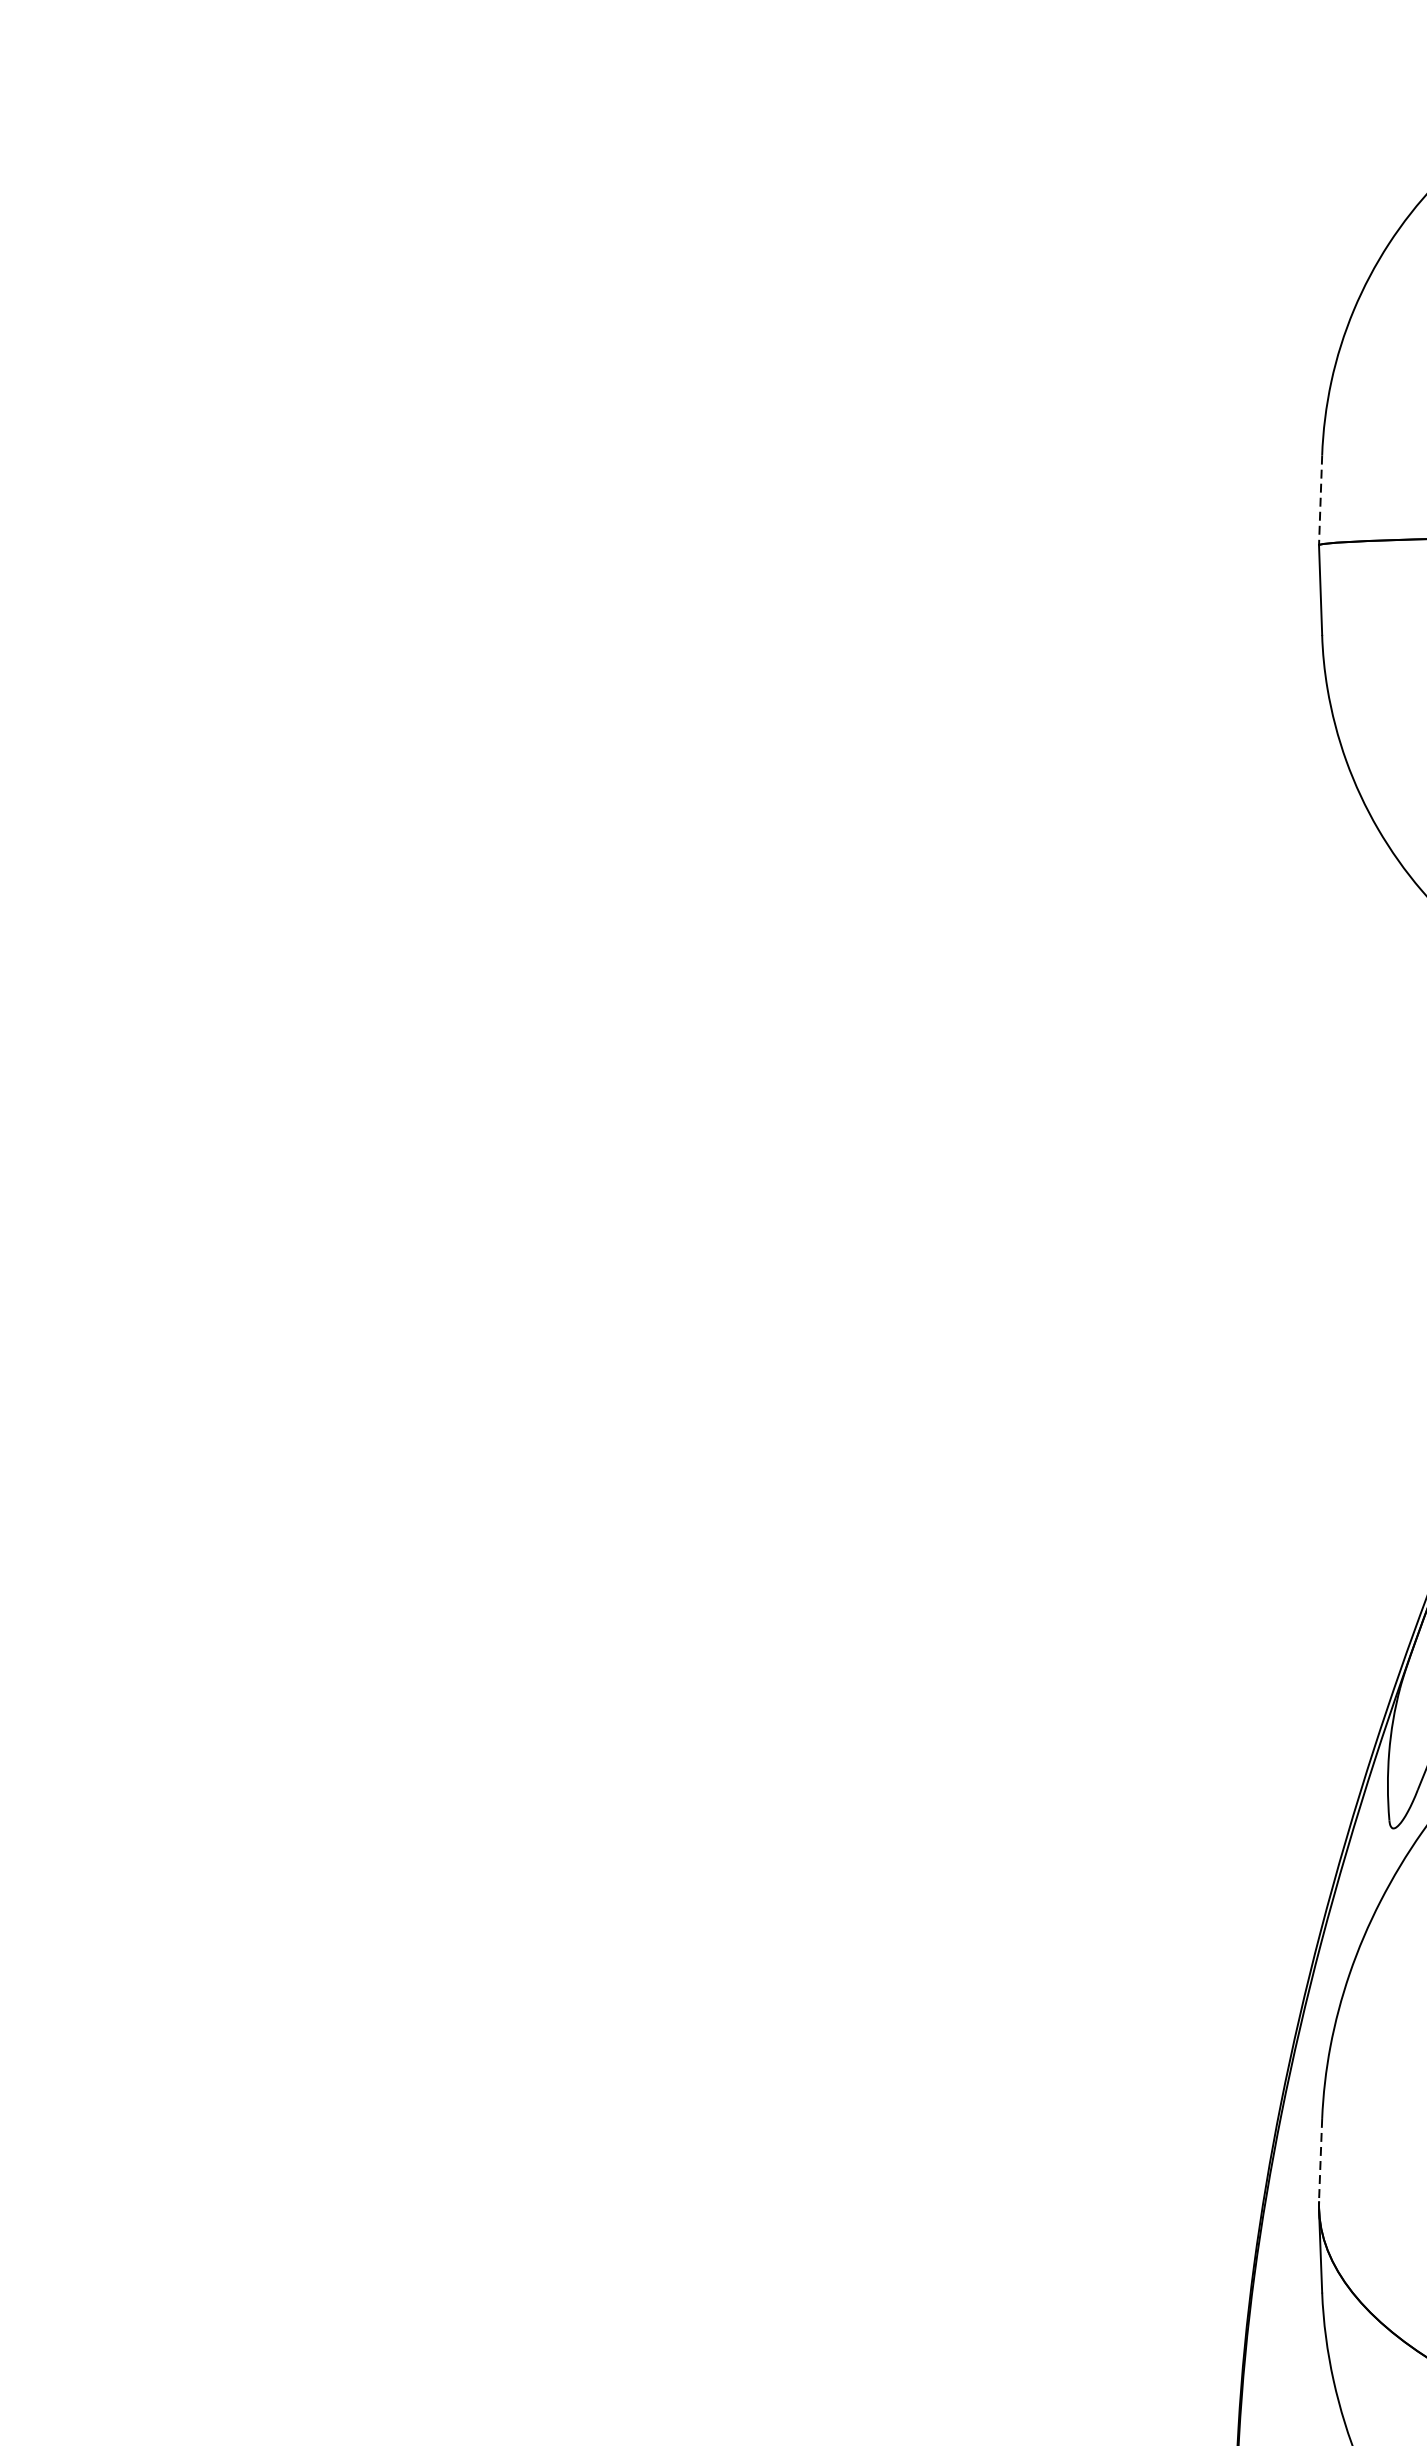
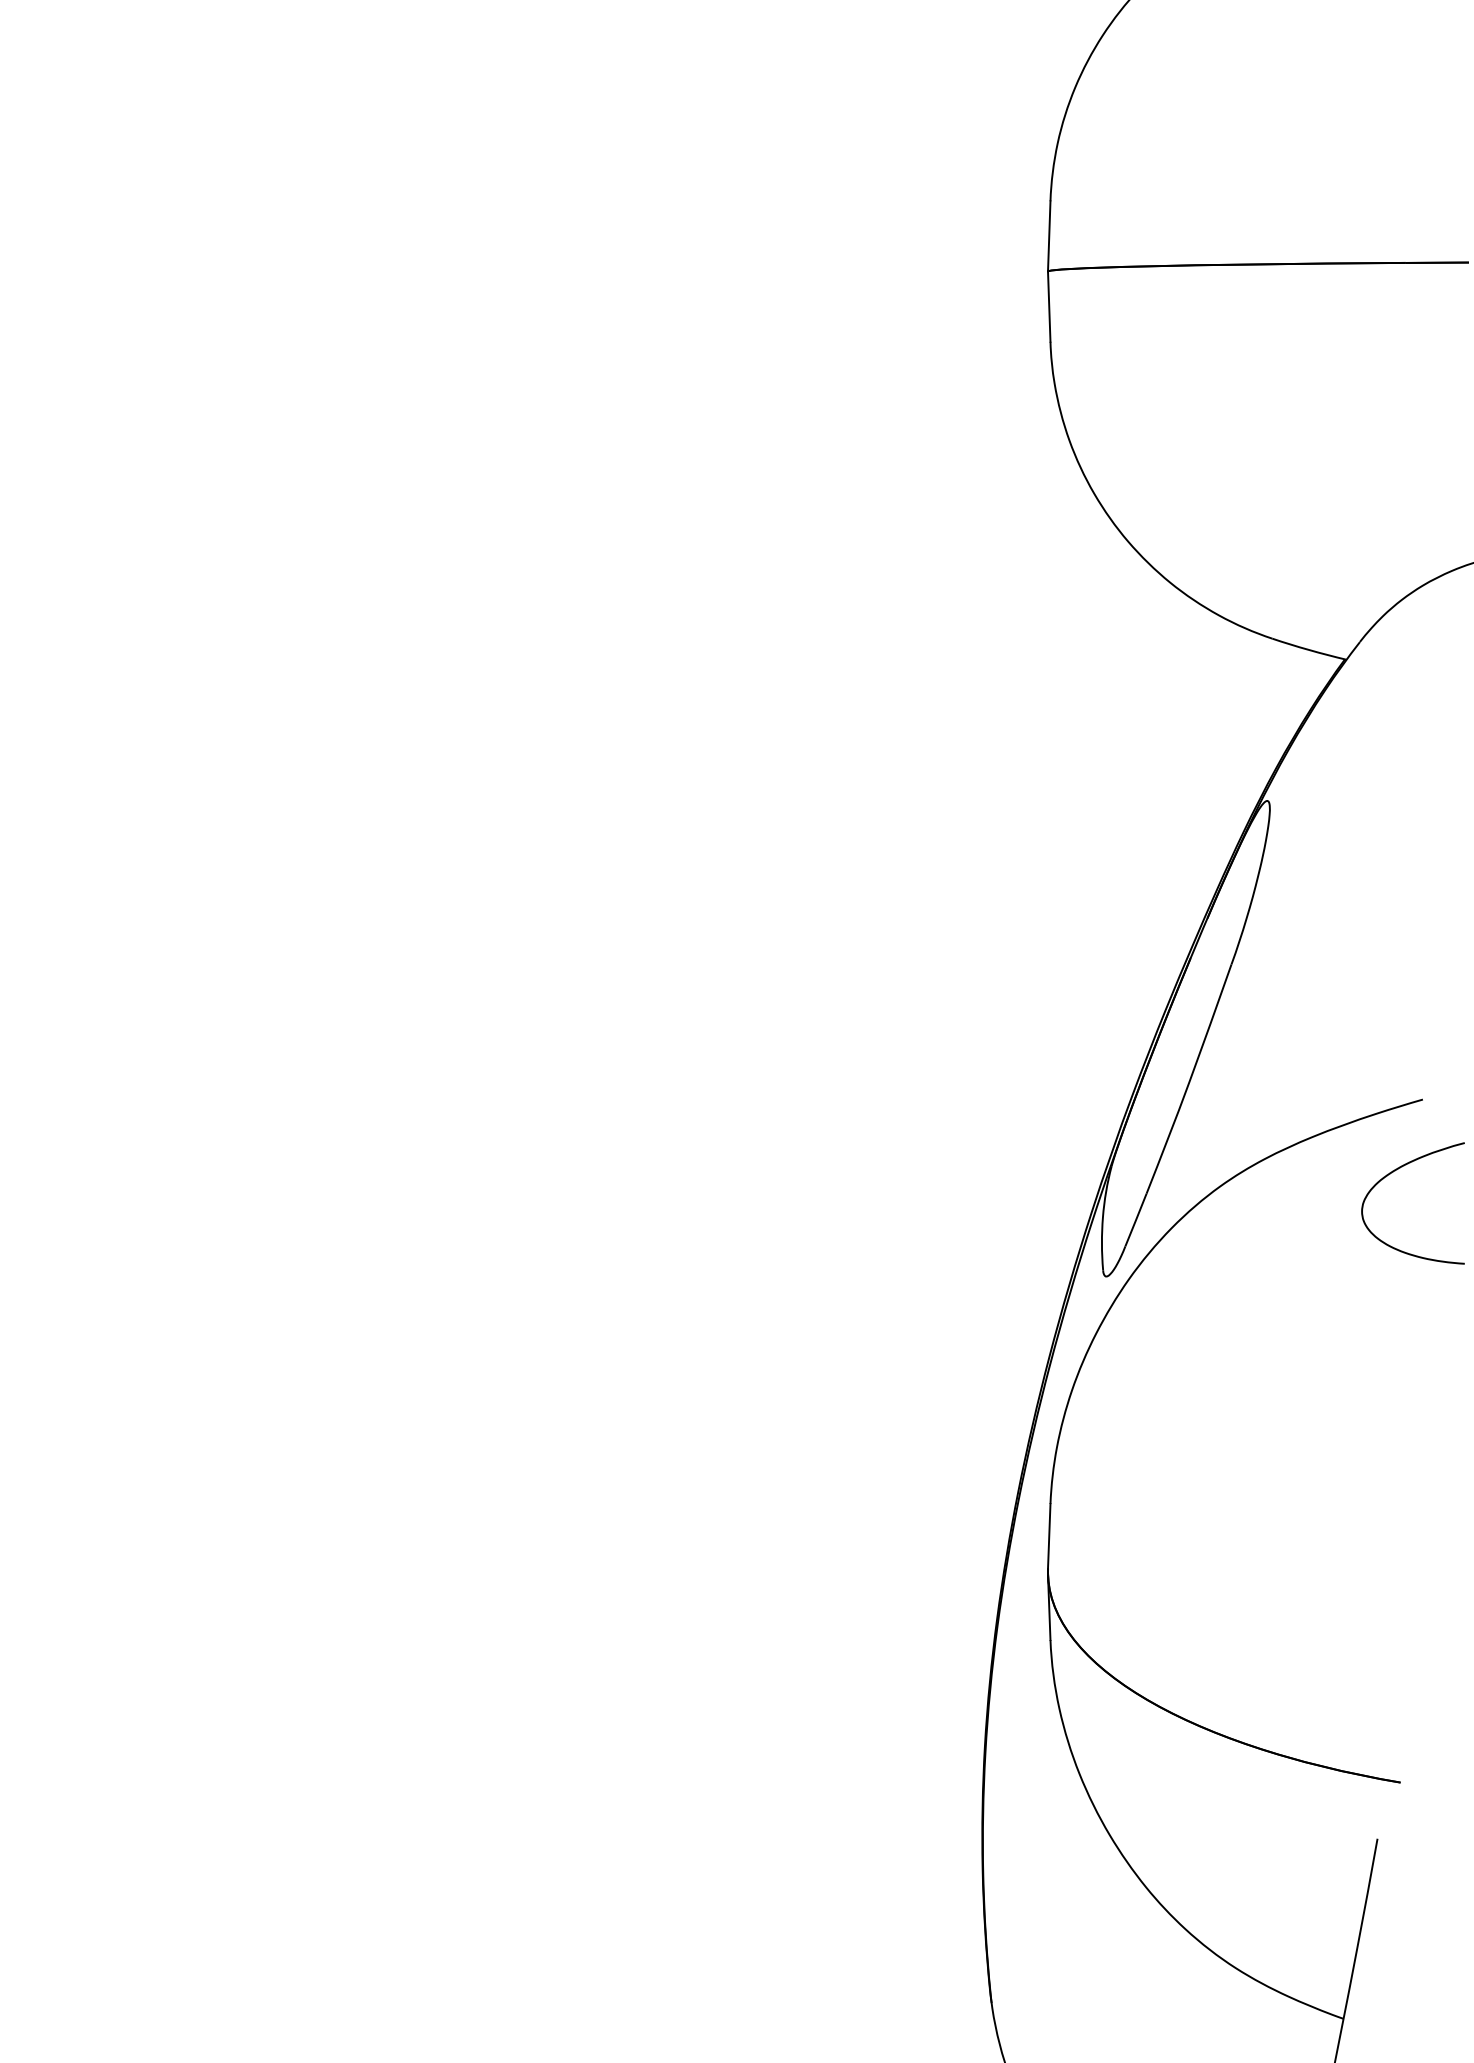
line: (1320, 500) -> (1049, 236), dashed -> solid
line: (1320, 2160) -> (1049, 1536), dashed -> solid

